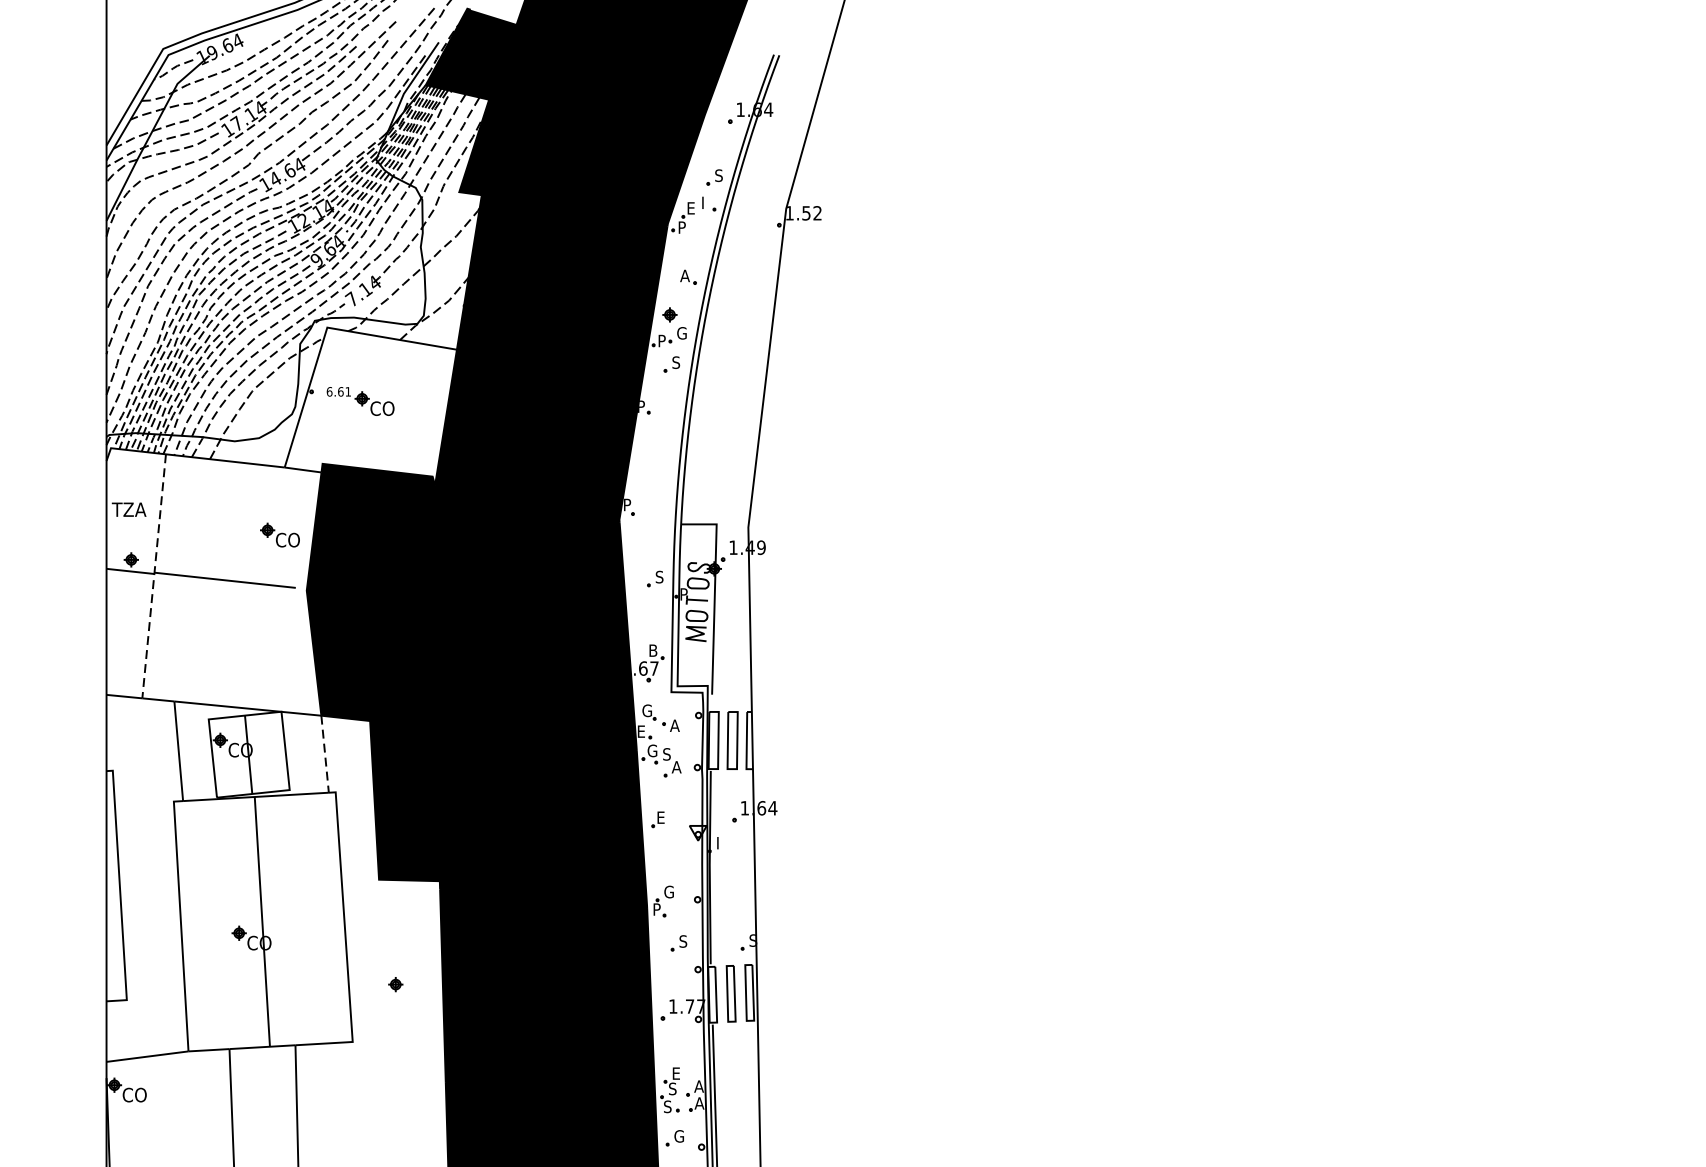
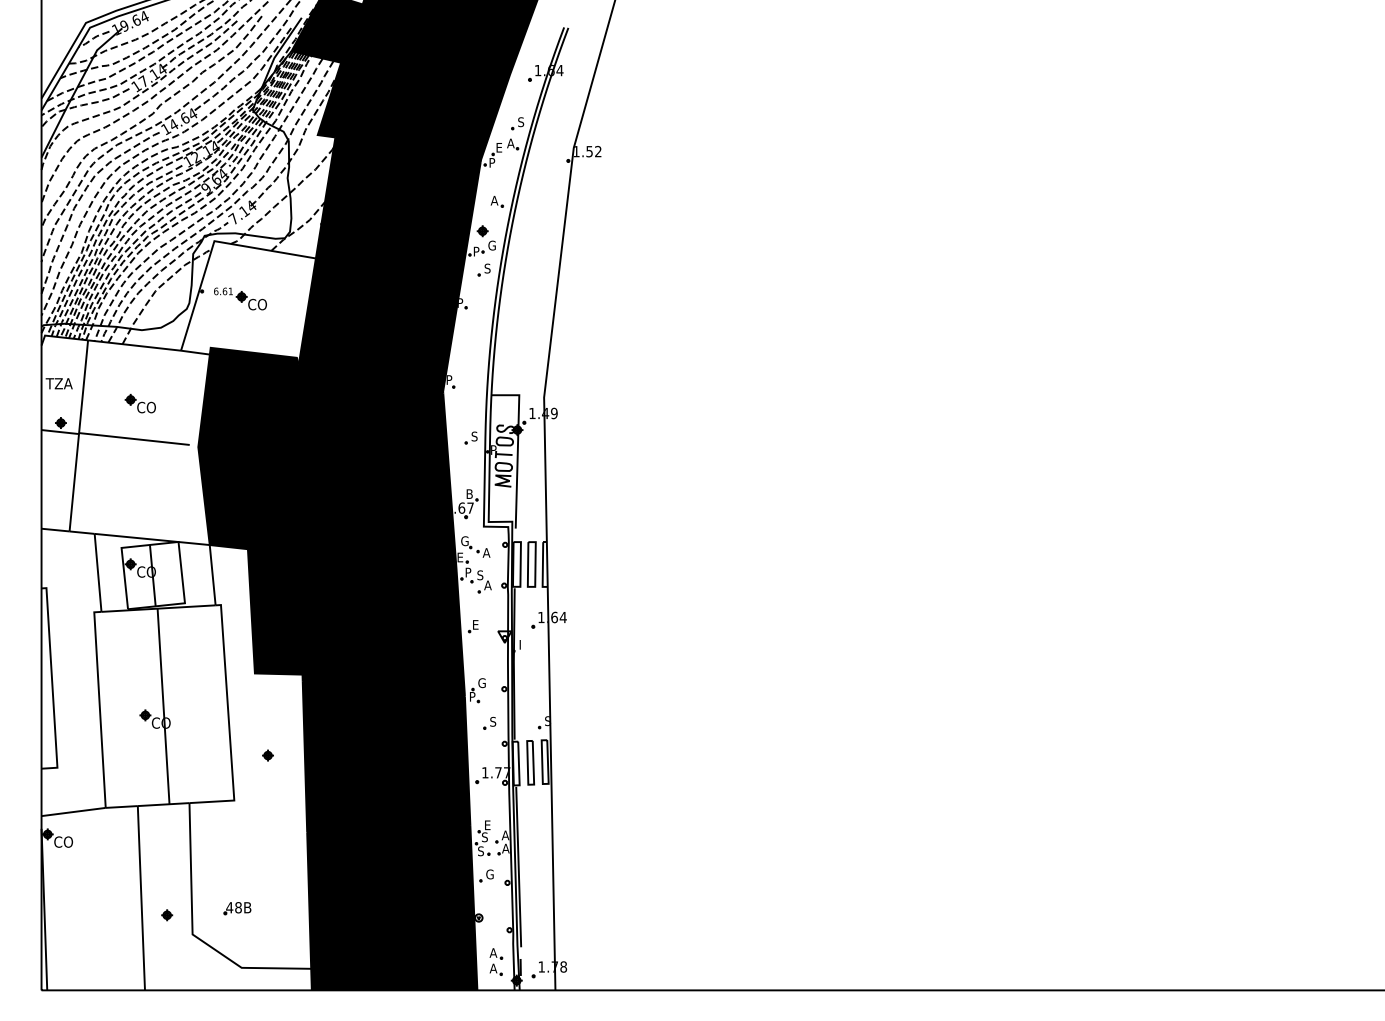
text: (705, 202) -> (510, 143), I -> A
part: (278, 534) -> (139, 403), moved
line: (153, 575) -> (78, 435), dashed -> solid
text: (651, 750) -> (468, 572), G -> P
line: (324, 754) -> (212, 575), dashed -> solid

